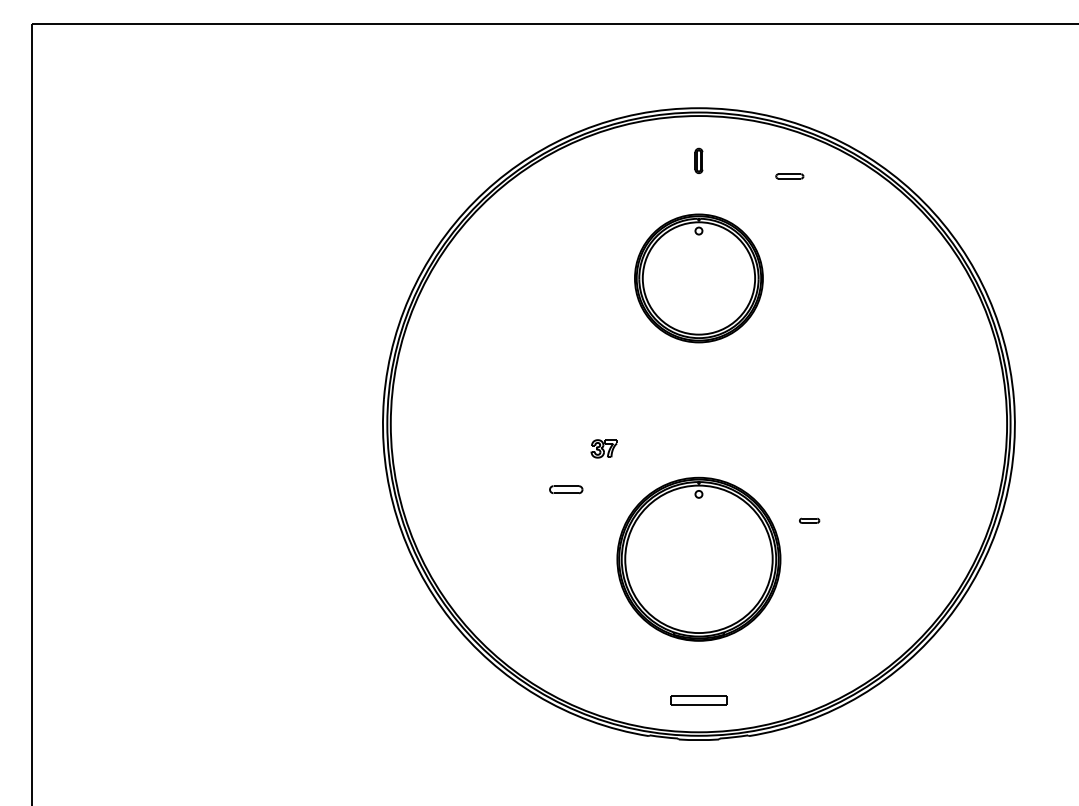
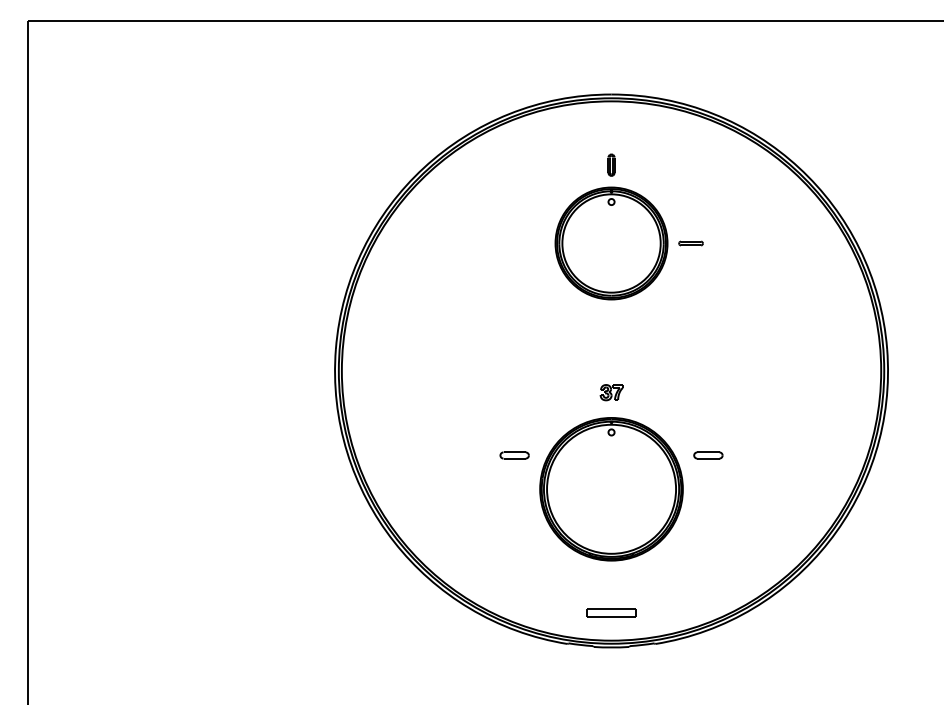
part: (698, 160) -> (611, 164), moved
part: (789, 176) -> (690, 243), moved
part: (603, 448) -> (611, 392), moved
part: (566, 489) -> (514, 455), moved
part: (809, 520) -> (708, 455), size x1.67

